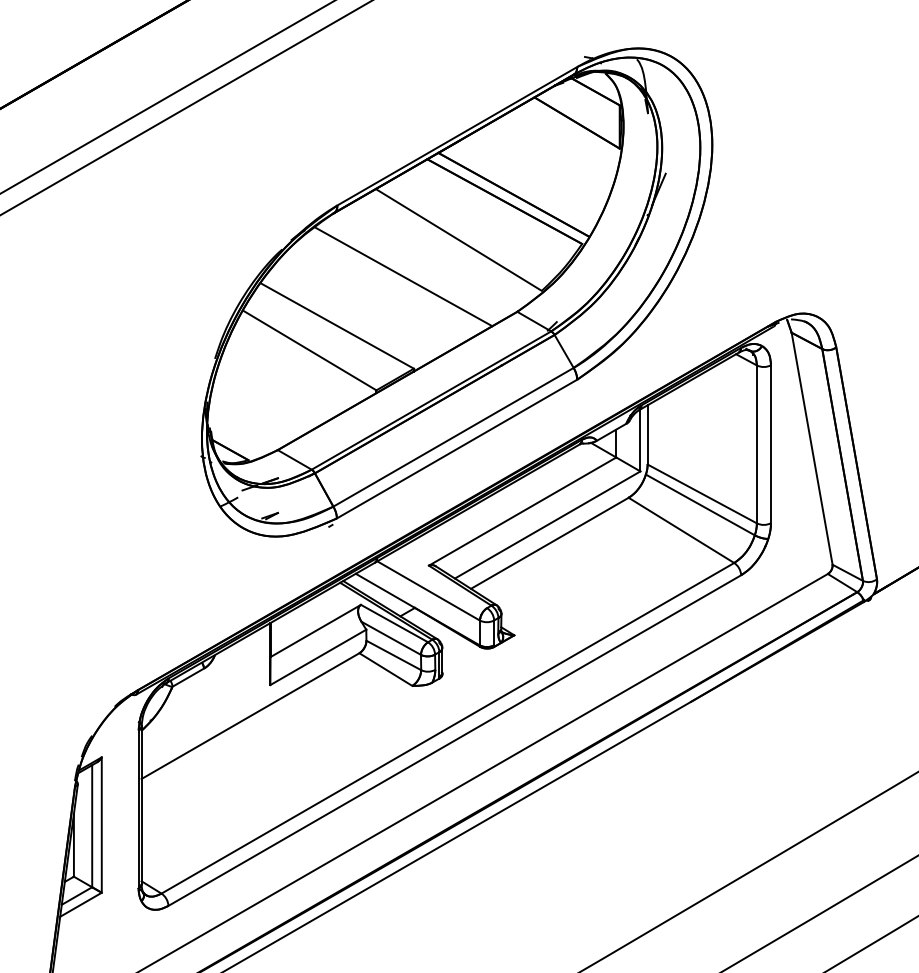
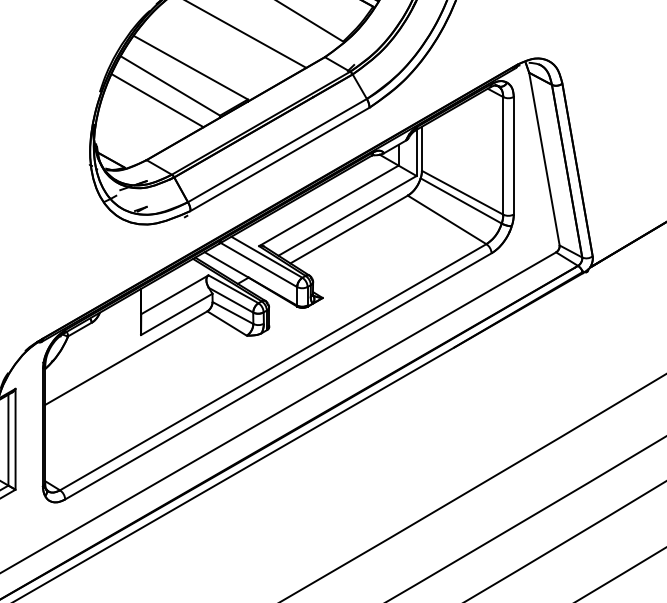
line: (293, 370) -> (158, 100), added
line: (439, 580) -> (266, 257), added

